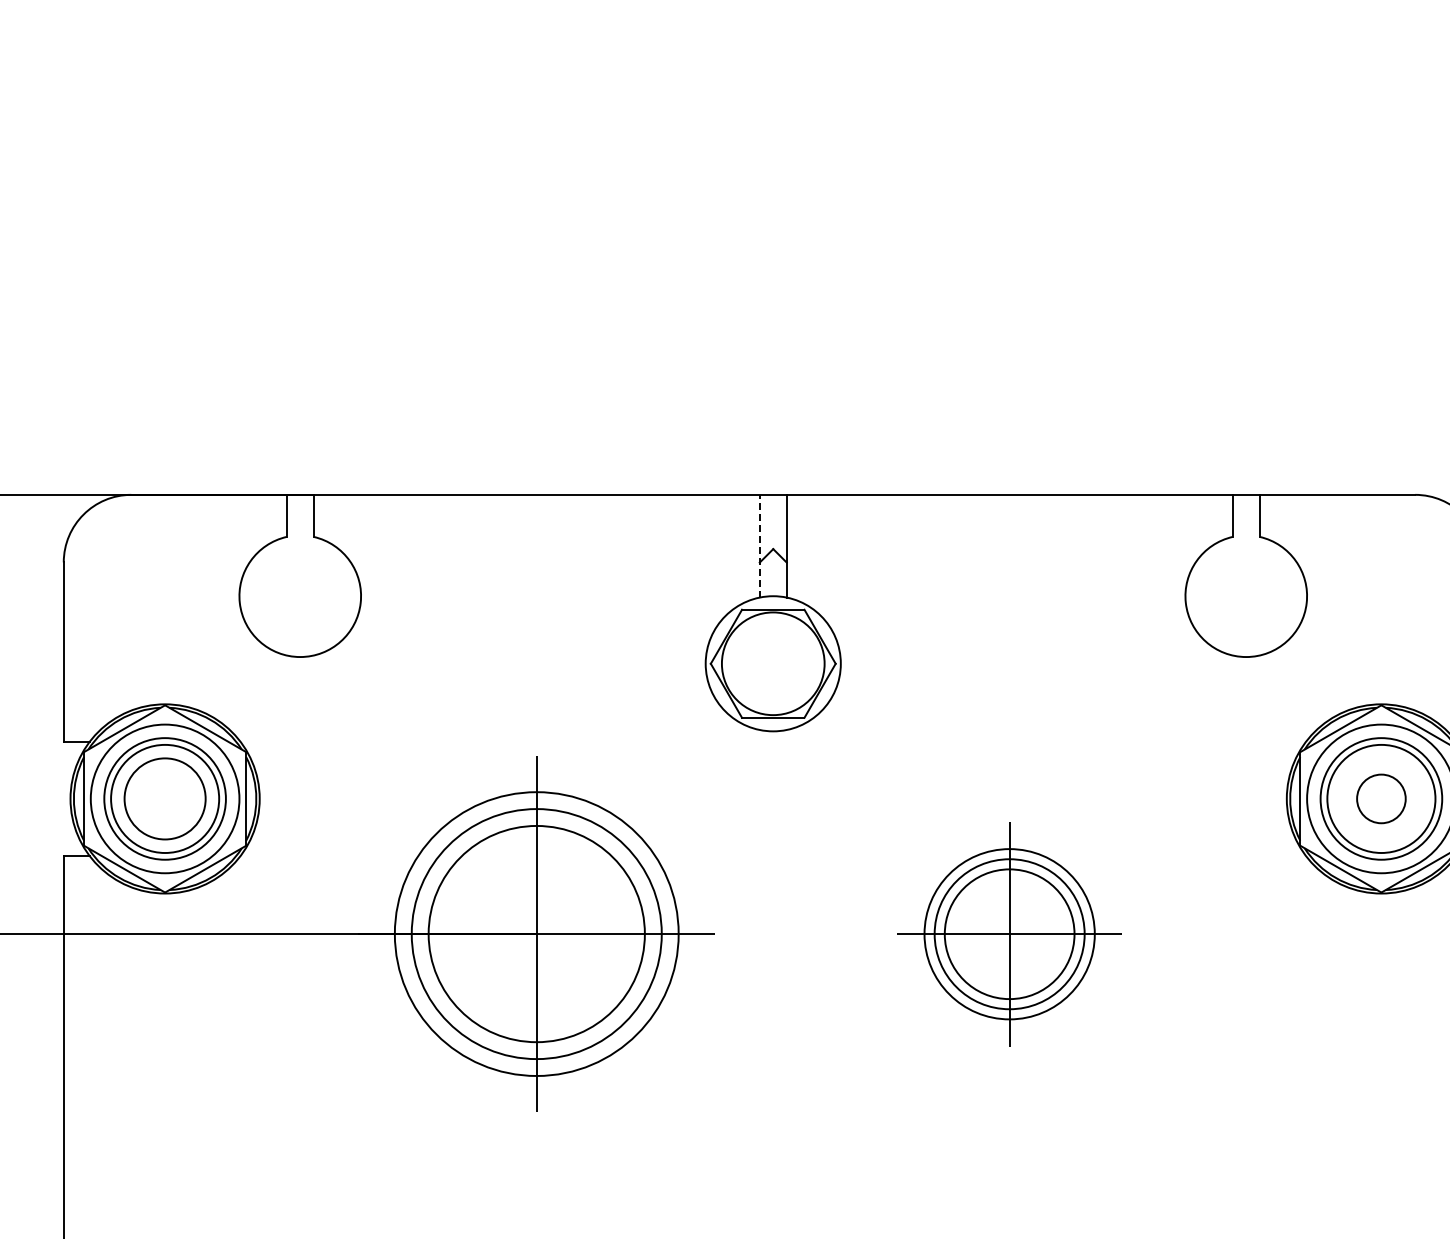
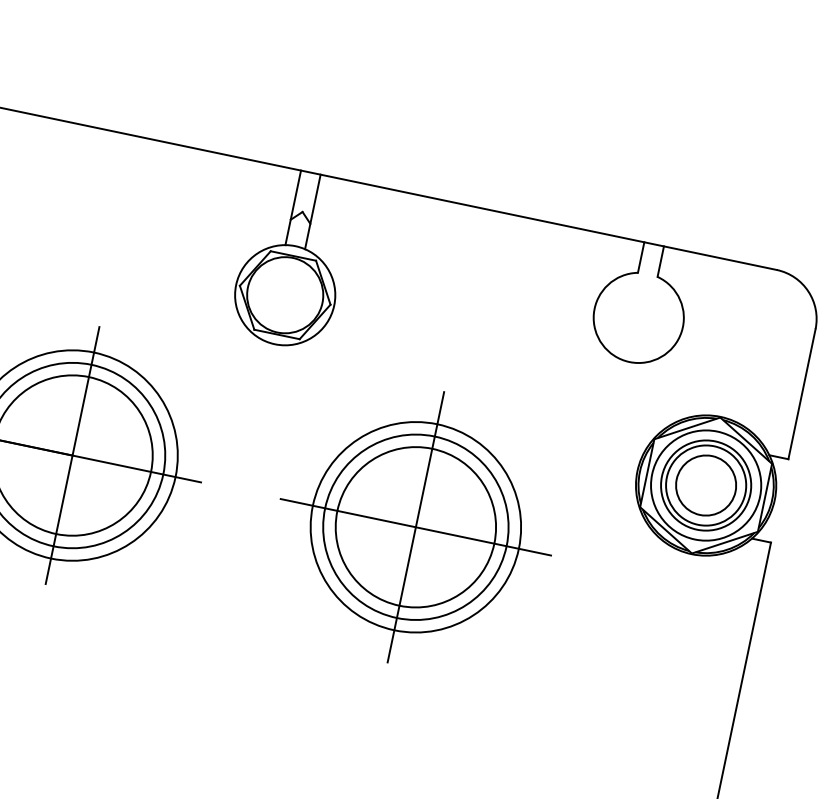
line: (759, 545) -> (293, 207), dashed -> solid
circle: (1380, 798) -> (705, 485), size x1.67
part: (1009, 934) -> (415, 527), size x1.67

